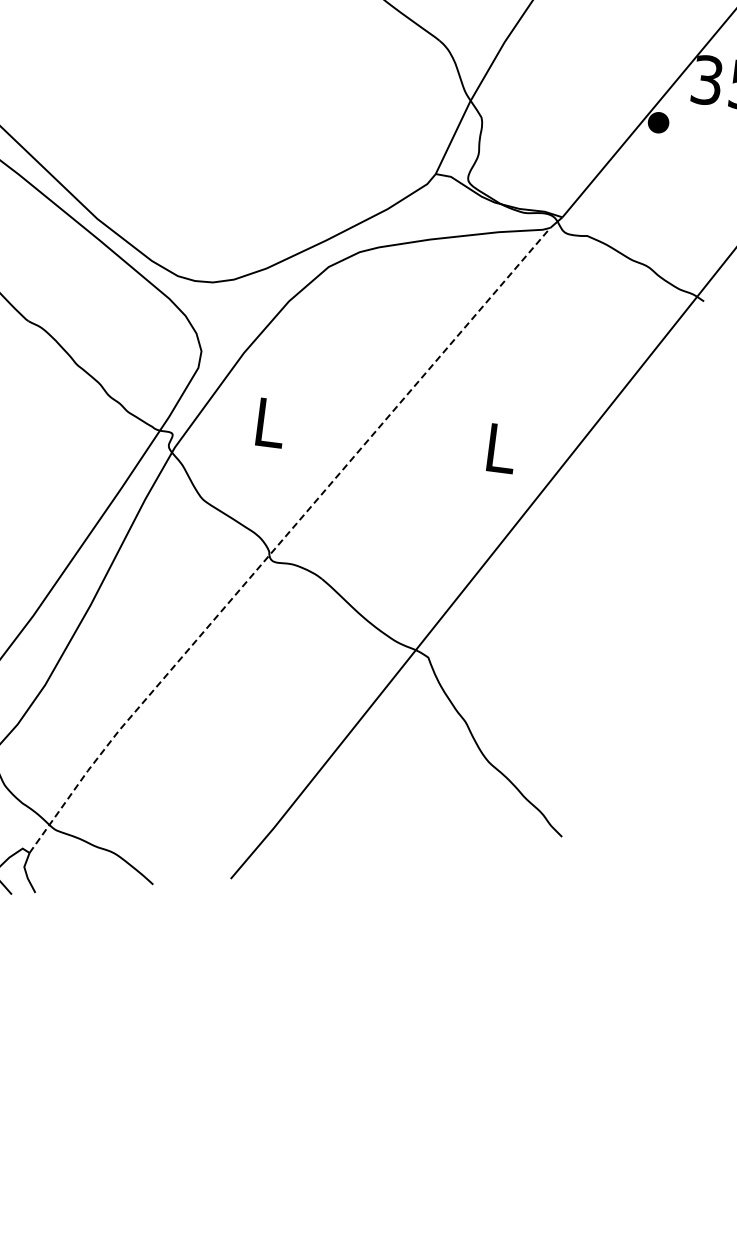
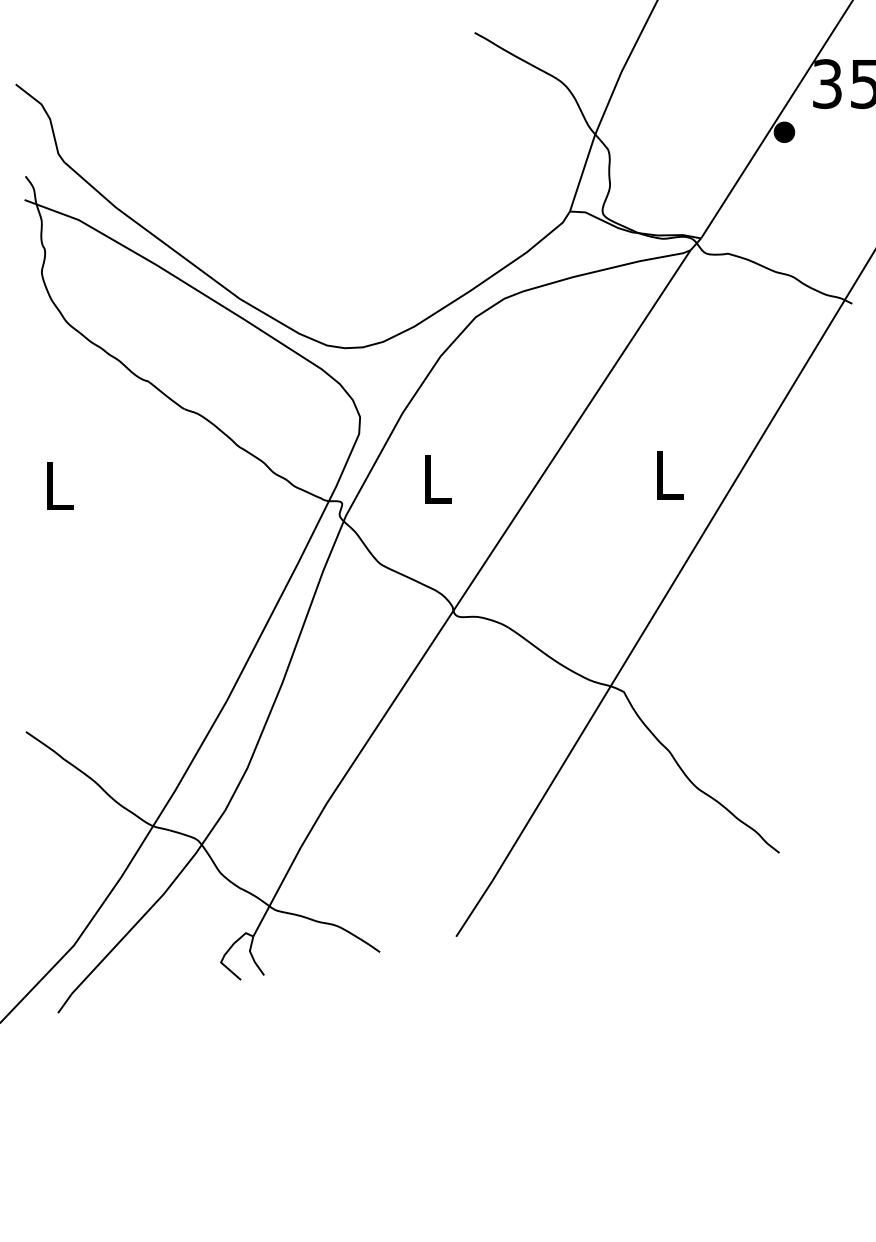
line: (285, 536) -> (466, 590), dashed -> solid

